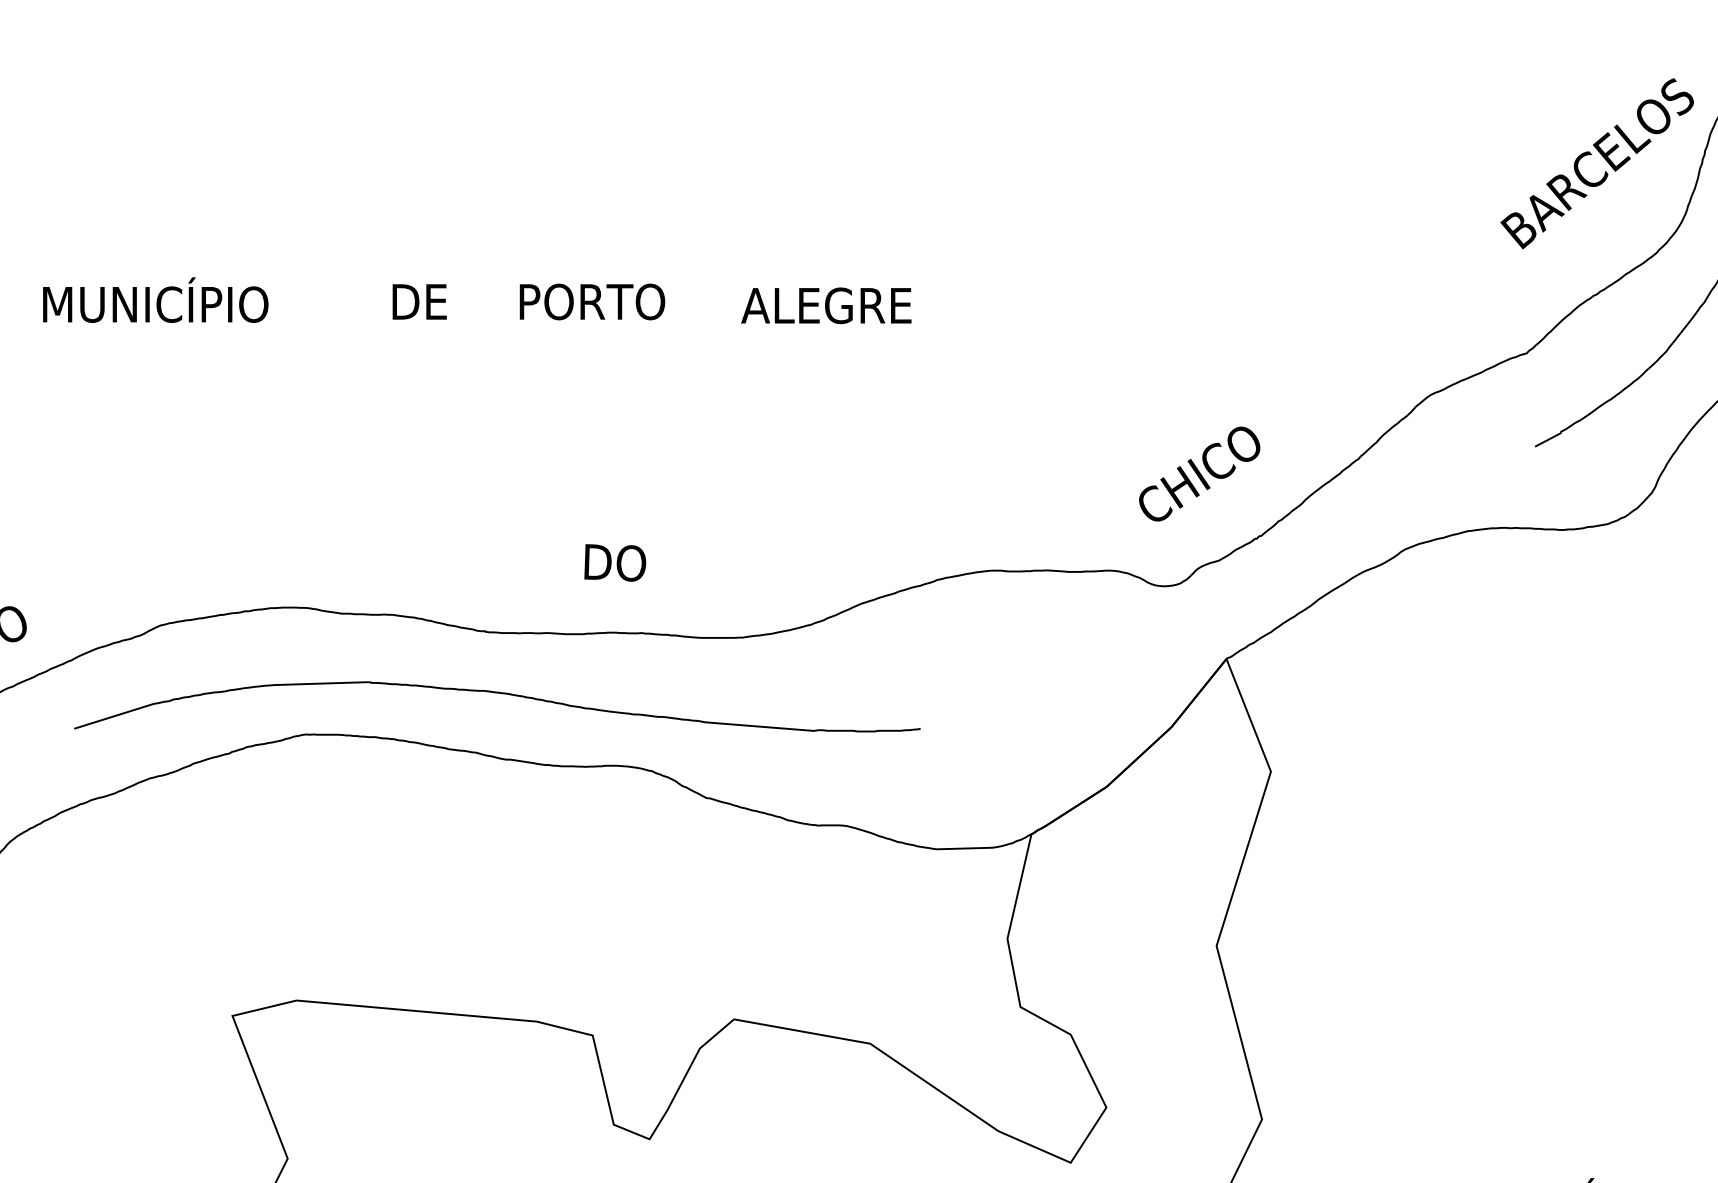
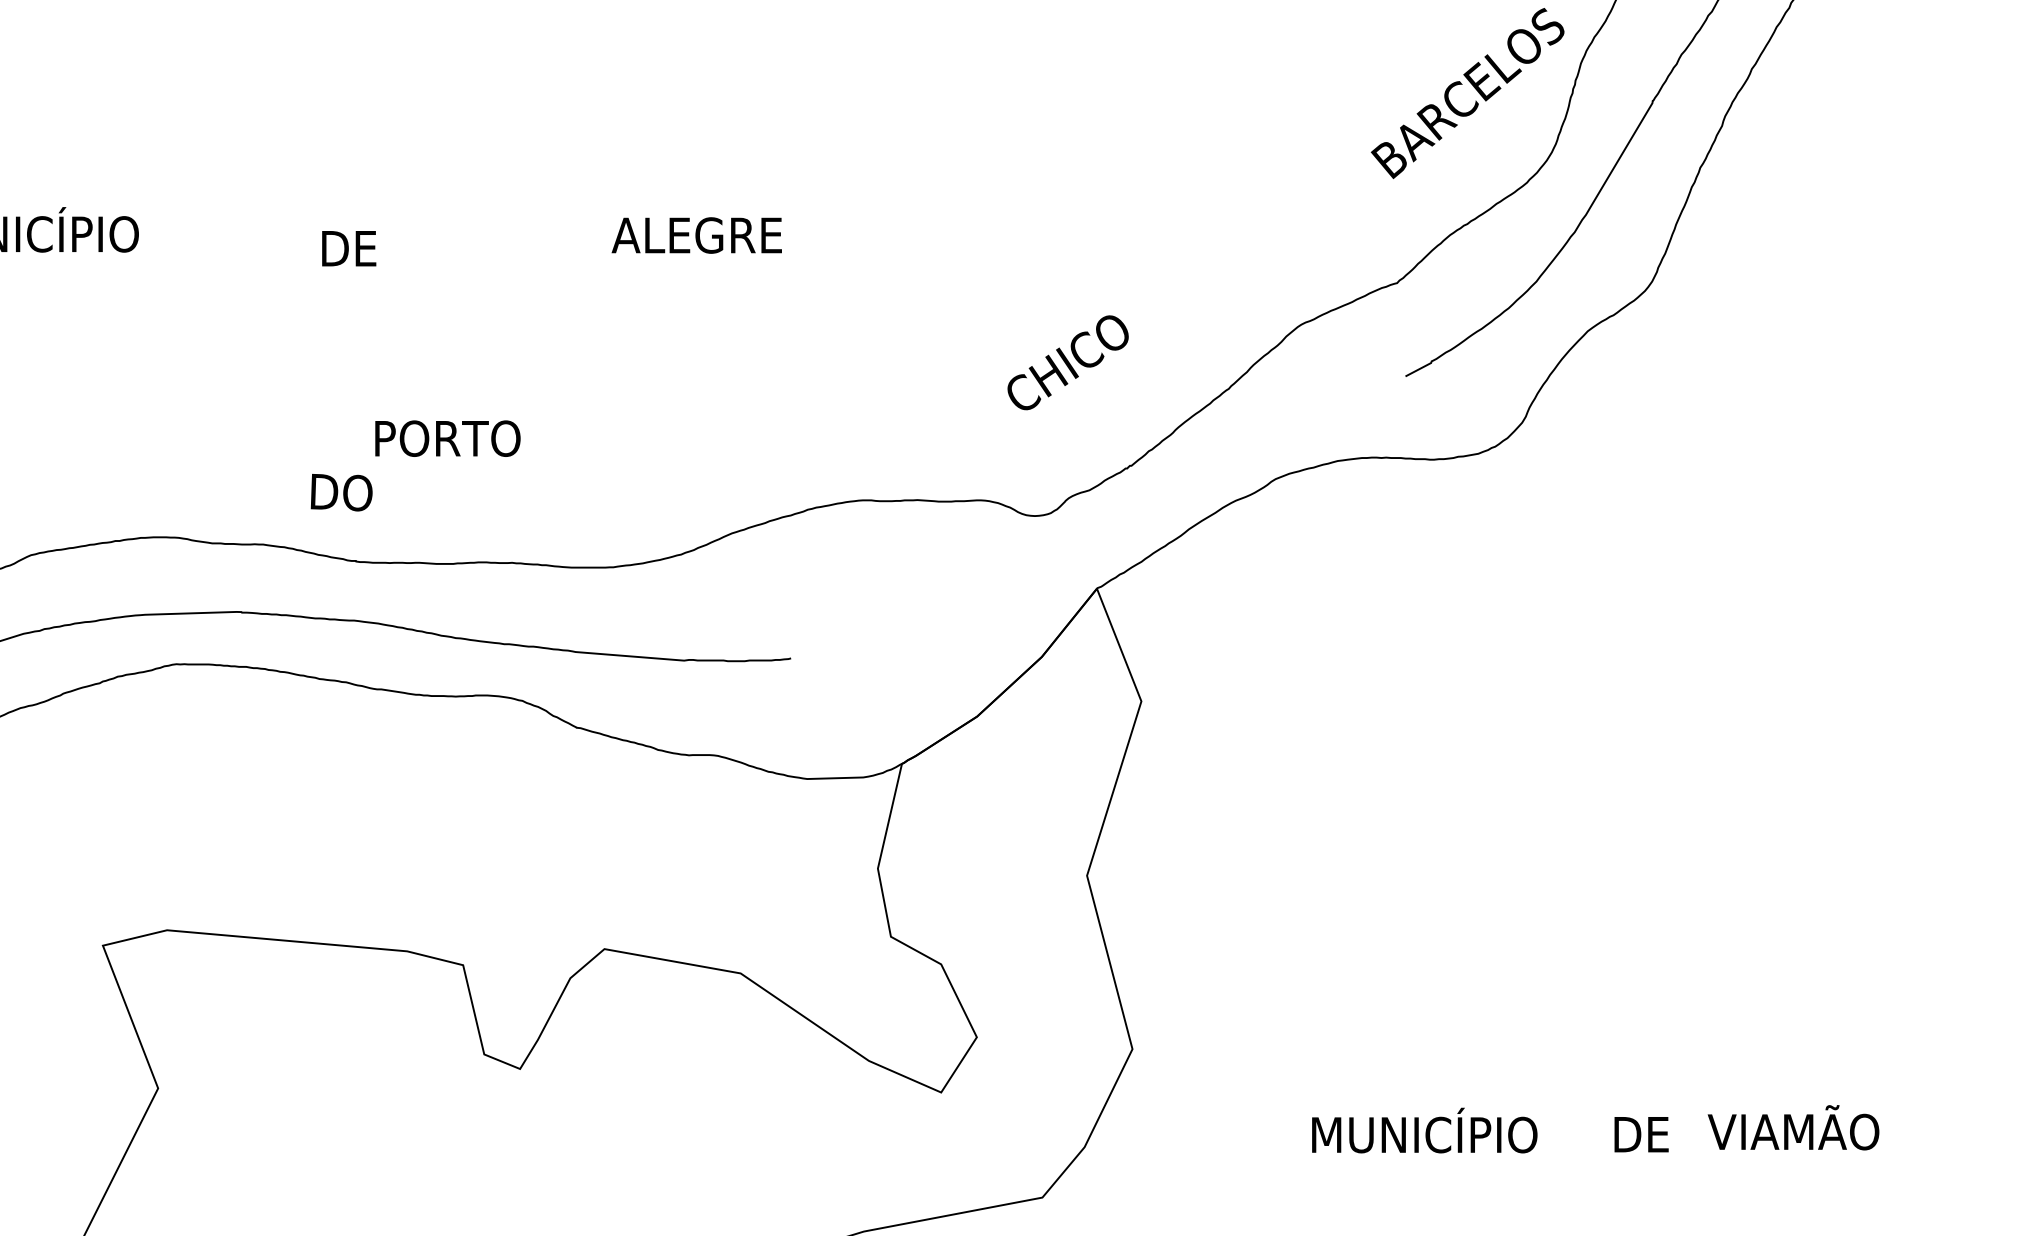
text: (420, 301) -> (349, 248), moved
text: (592, 301) -> (447, 438), moved
text: (1199, 473) -> (1067, 362), moved
text: (615, 562) -> (341, 492), moved

